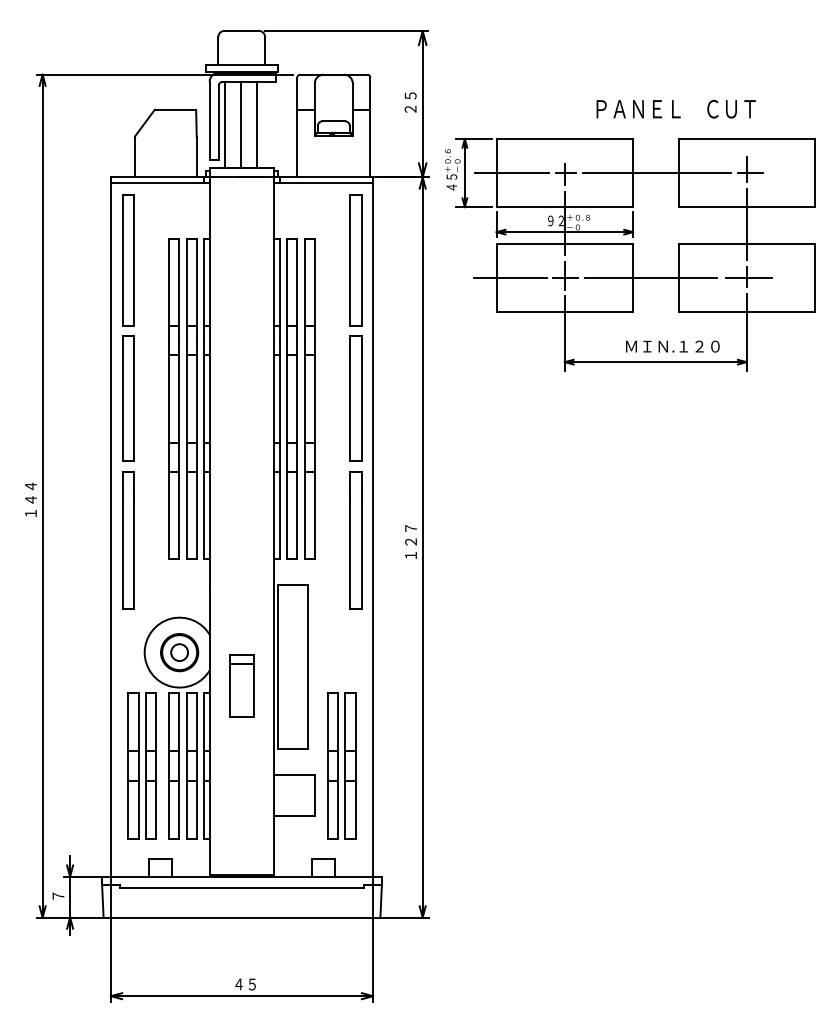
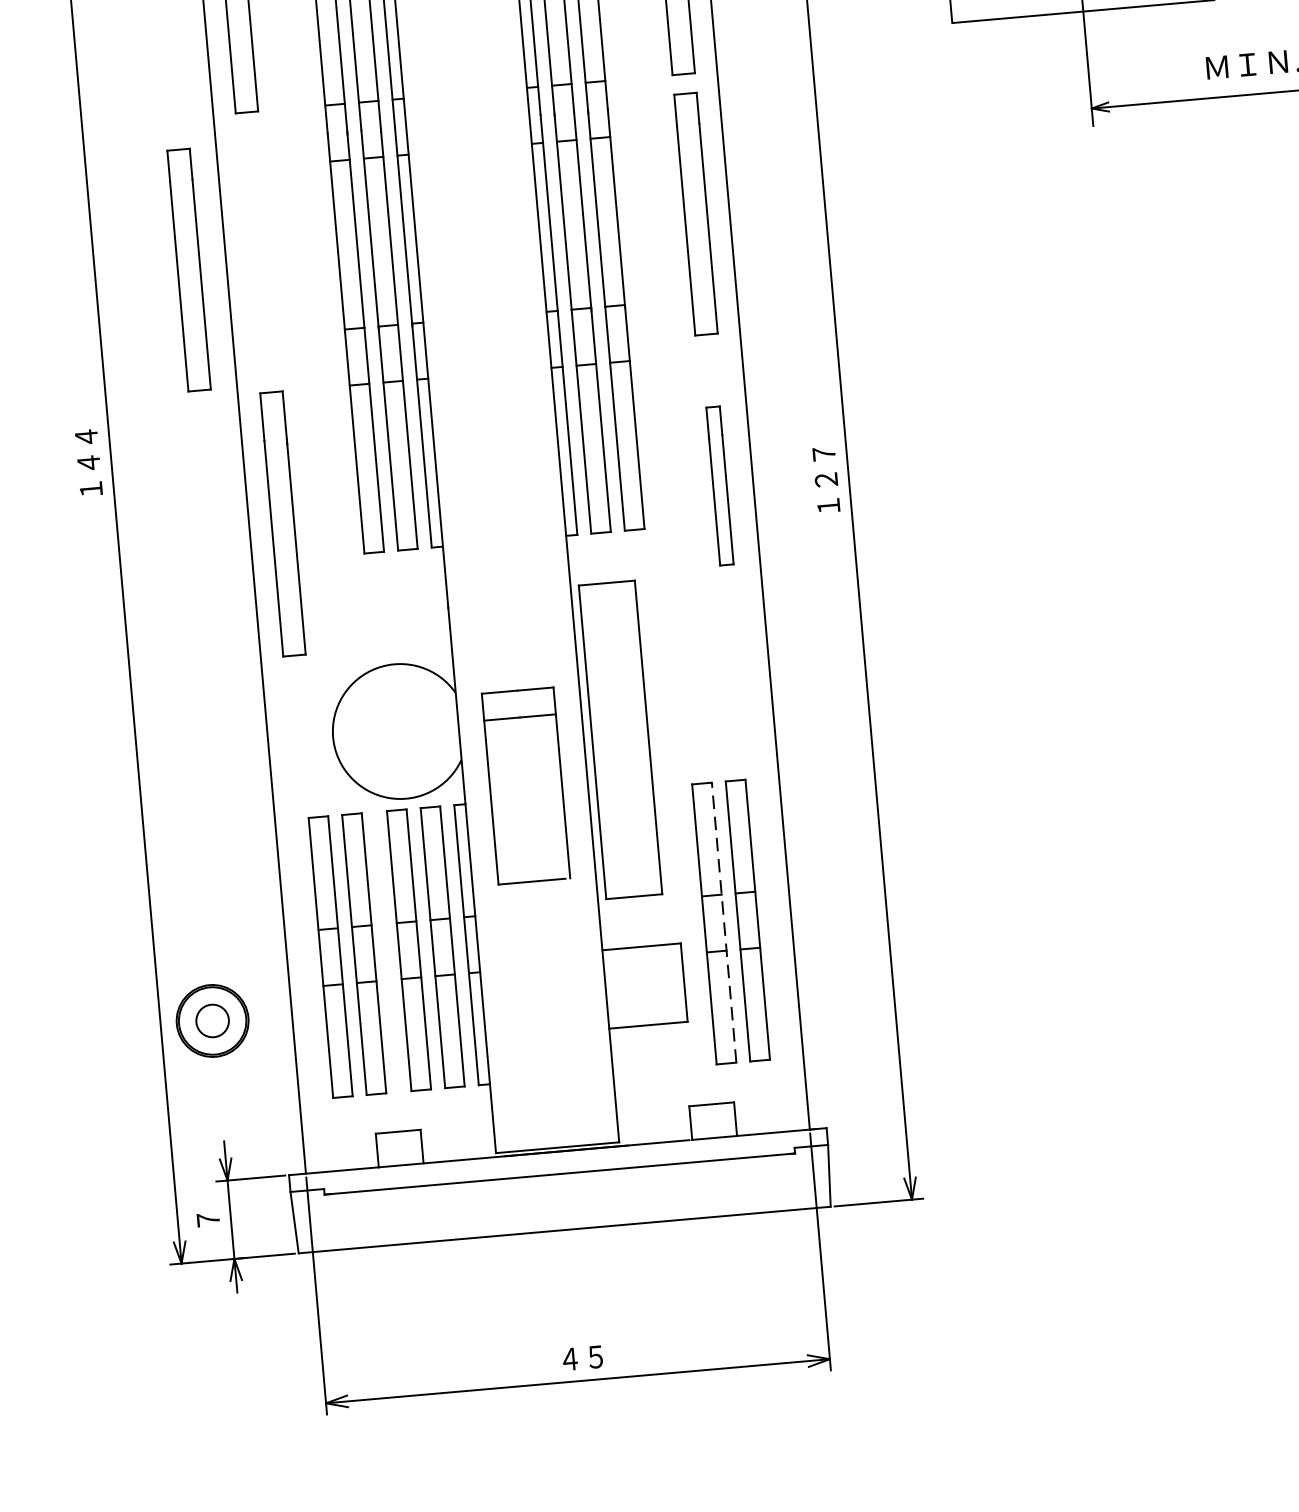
part: (128, 398) -> (189, 269), moved
part: (355, 540) -> (719, 486), size x0.6
part: (179, 652) -> (212, 1020), moved
part: (241, 685) -> (524, 784), size x1.6
line: (338, 765) -> (724, 921), solid -> dashed

